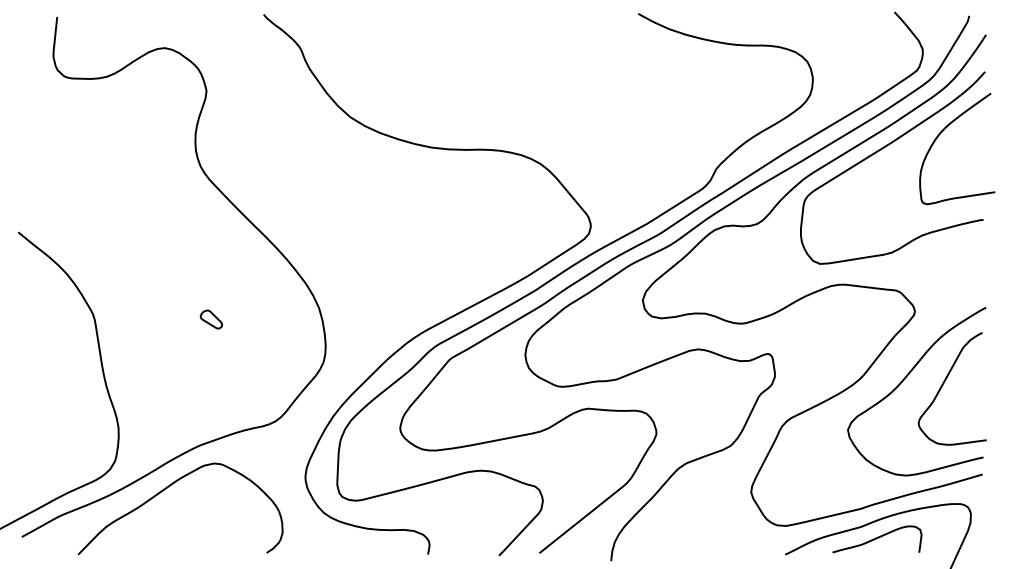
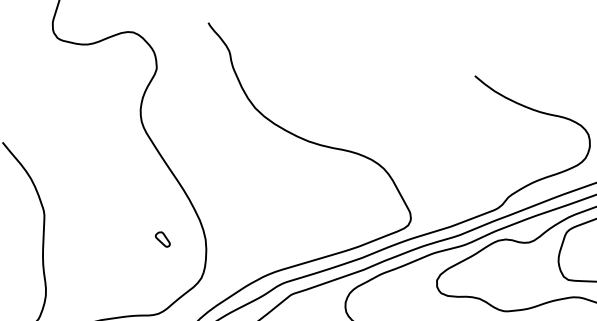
part: (210, 319) -> (162, 239), moved

